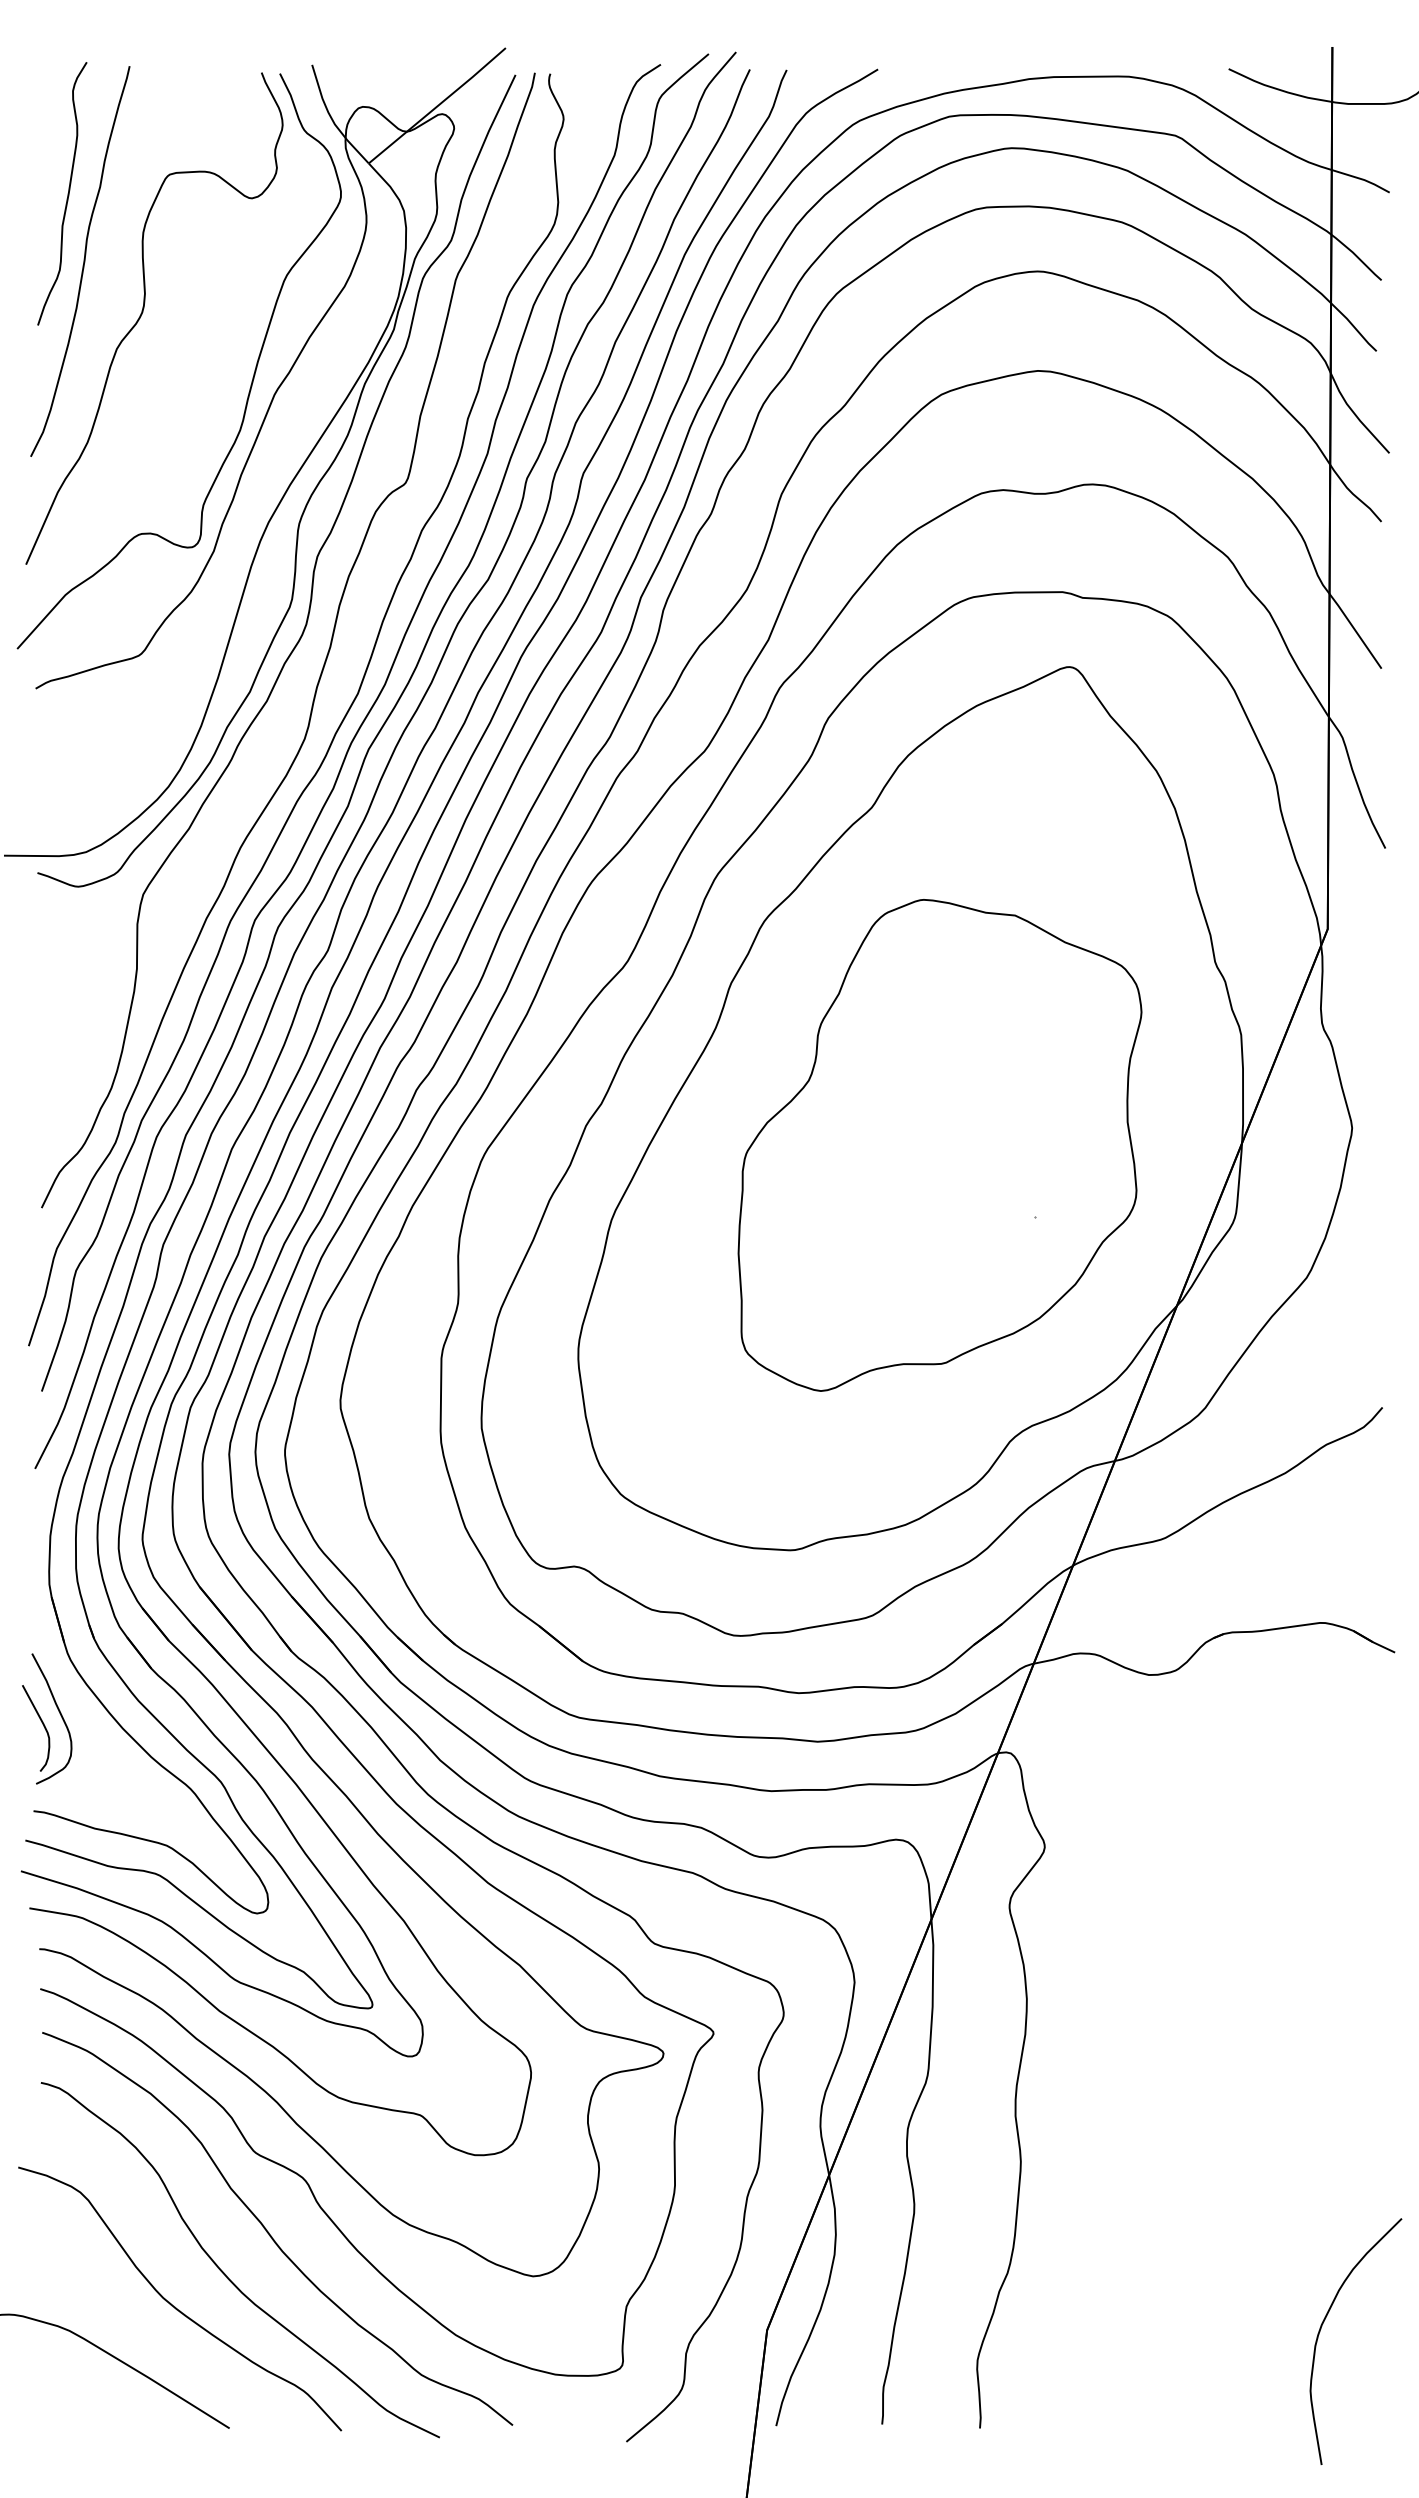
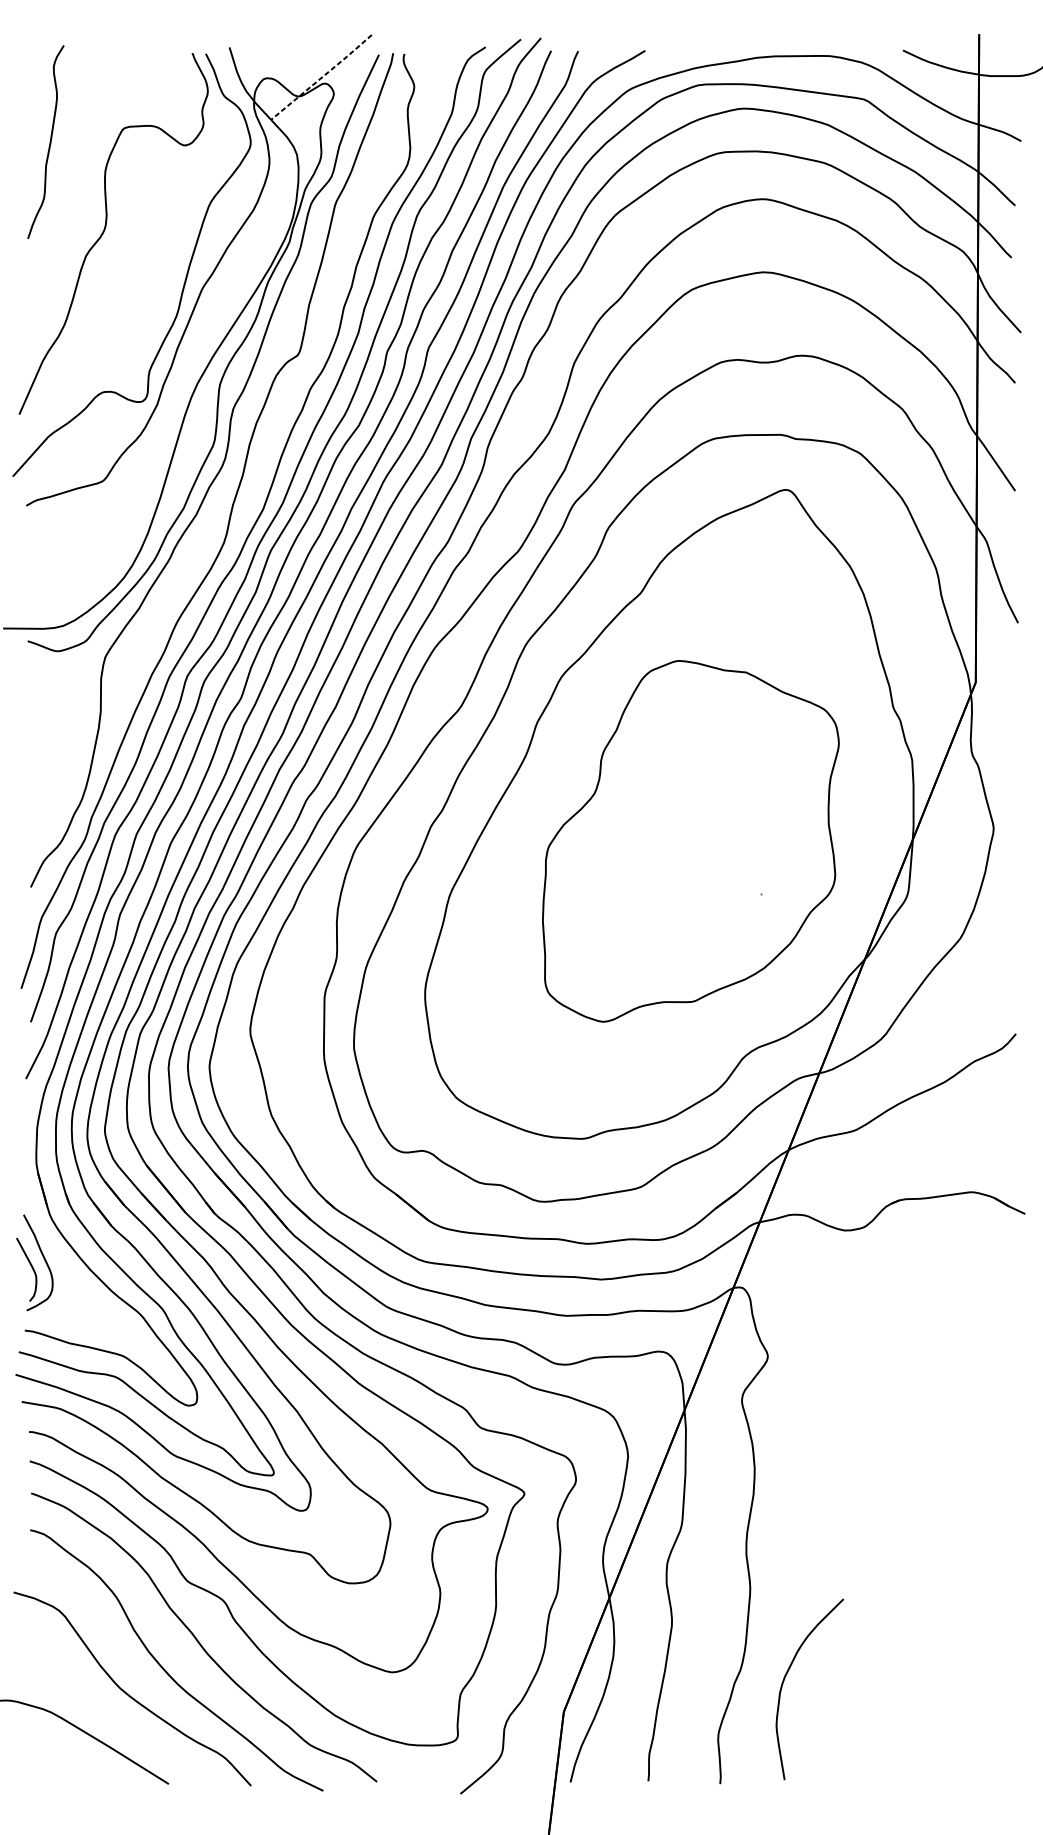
line: (438, 105) -> (322, 77), solid -> dashed
curve: (83, 261) -> (61, 191), removed
curve: (1321, 2329) -> (784, 1680), moved

